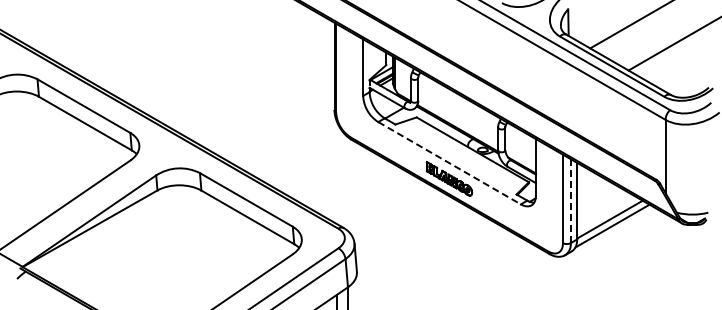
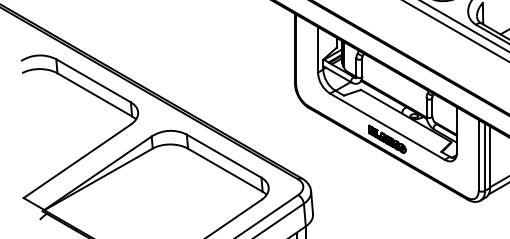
line: (450, 163) -> (388, 126), dashed -> solid
line: (570, 201) -> (484, 157), dashed -> solid

